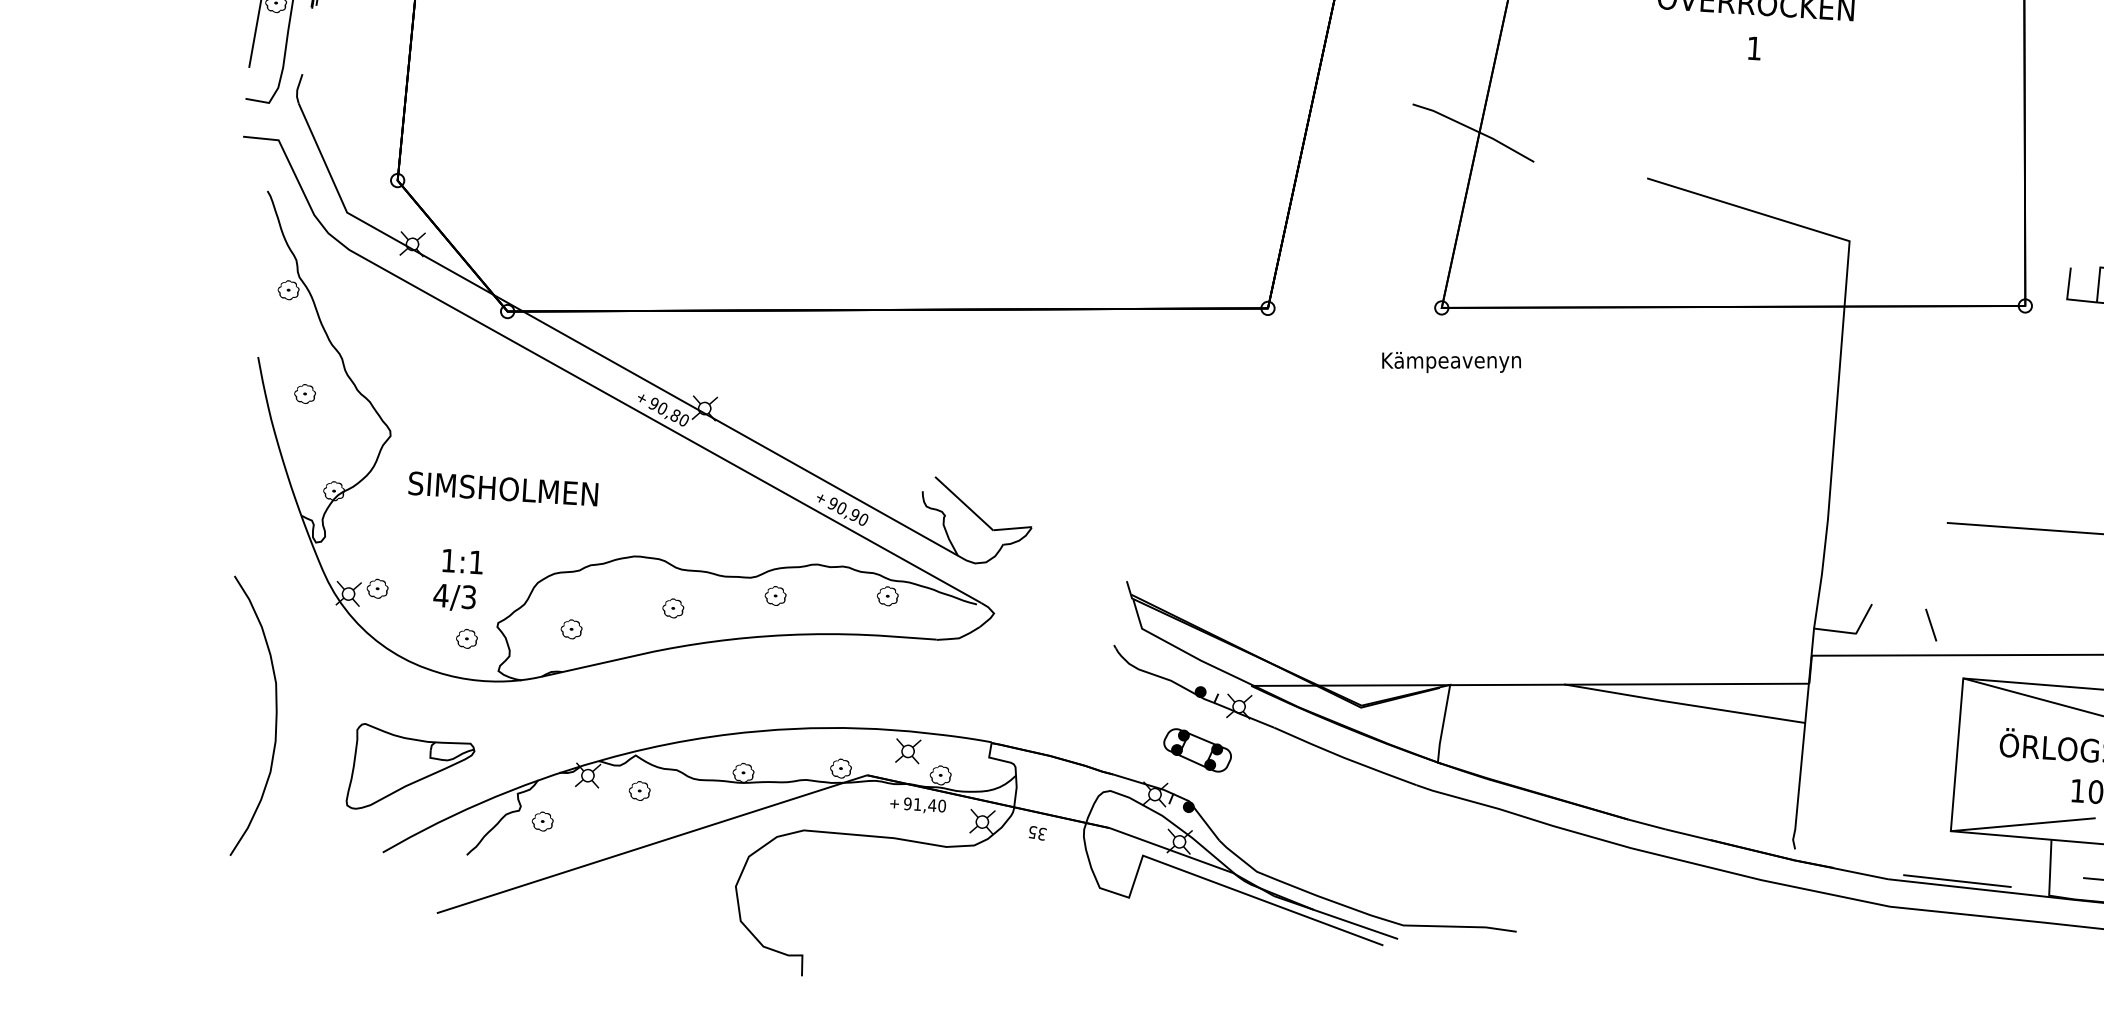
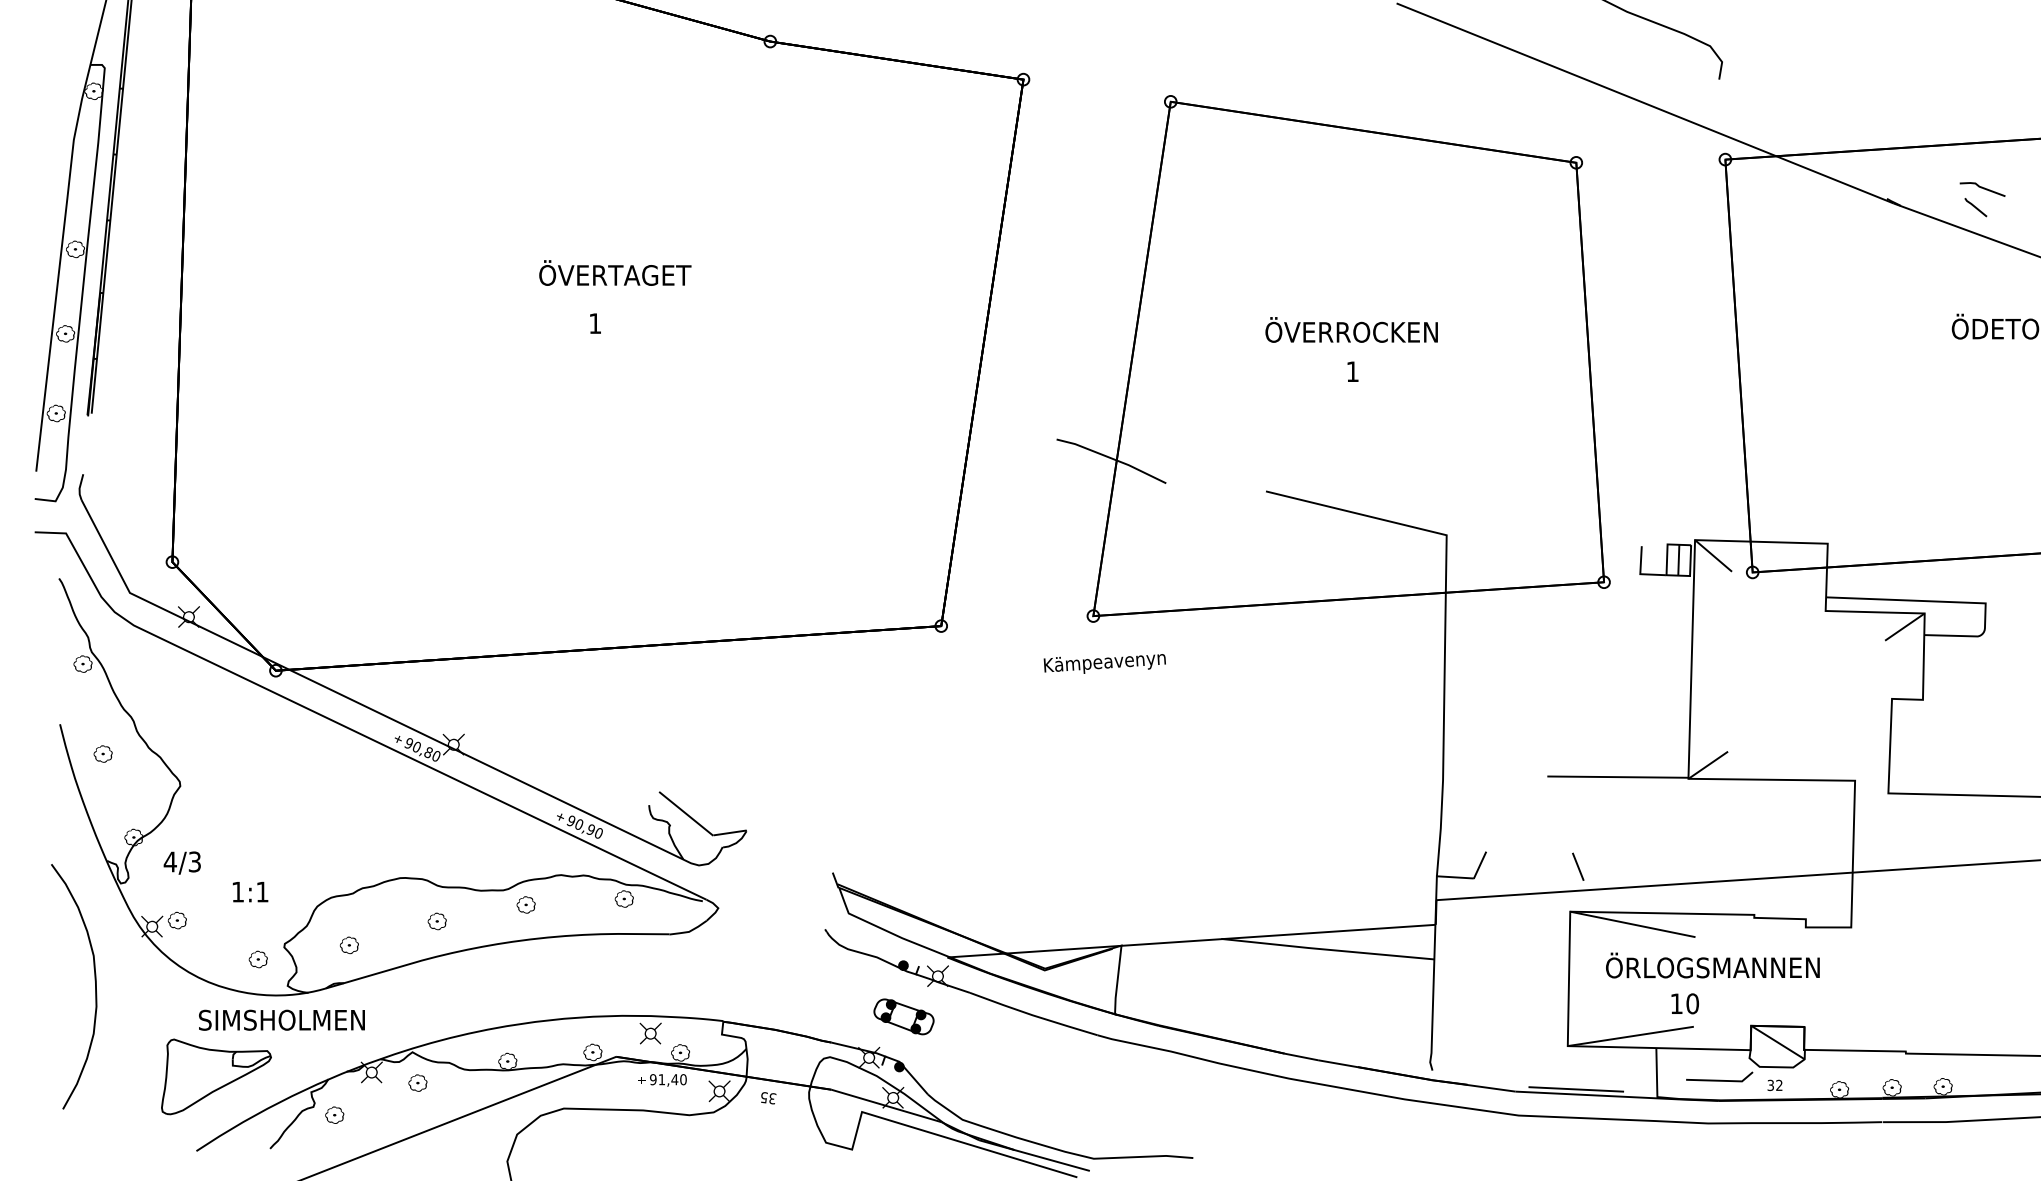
text: (502, 488) -> (281, 1019), moved
text: (453, 596) -> (181, 862), moved
line: (1931, 624) -> (1578, 866), moved
curve: (275, 711) -> (94, 980), moved

